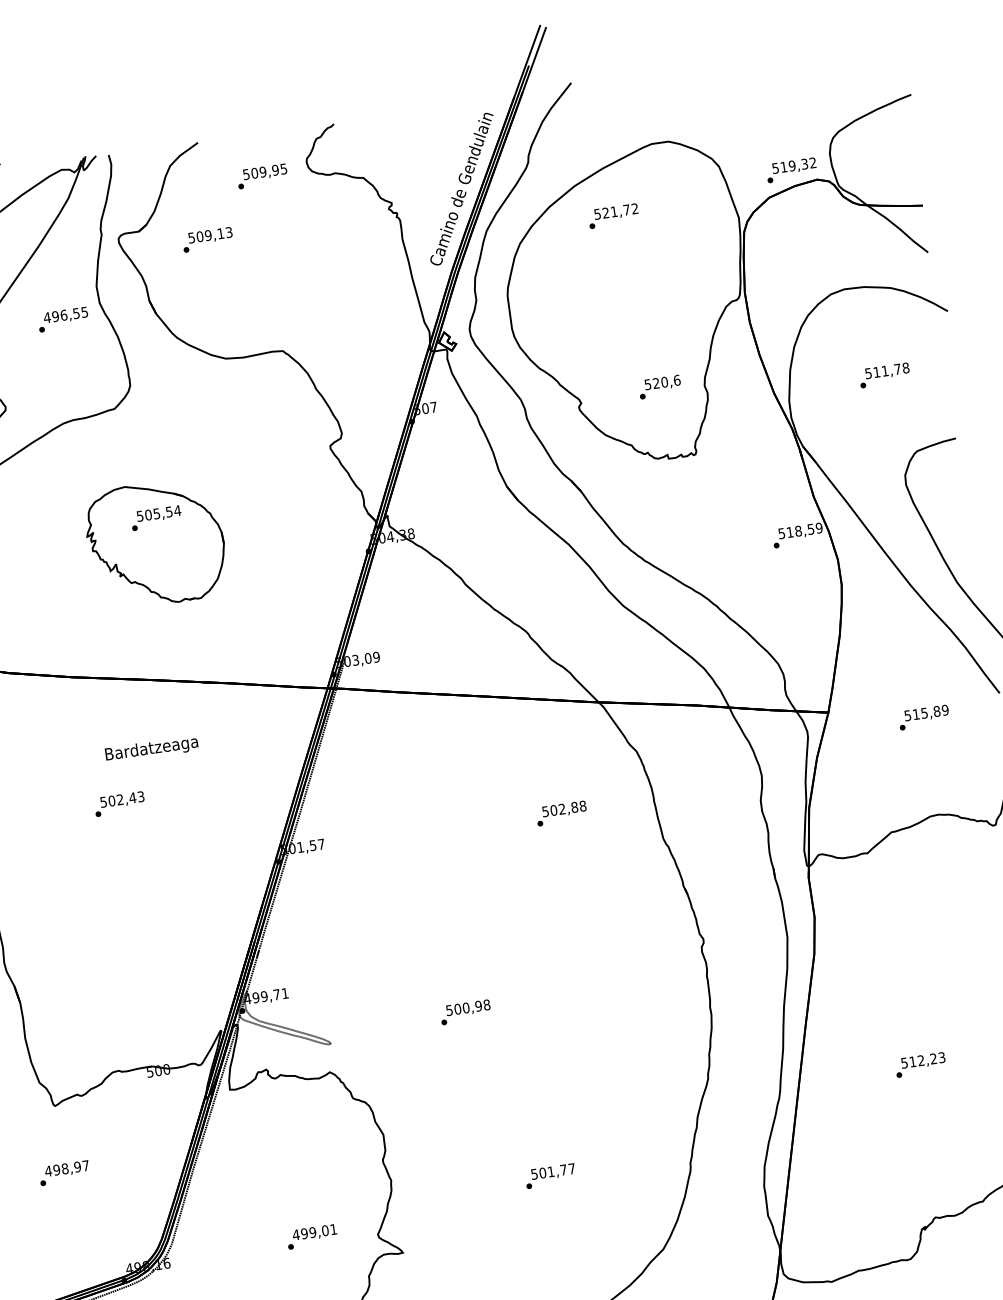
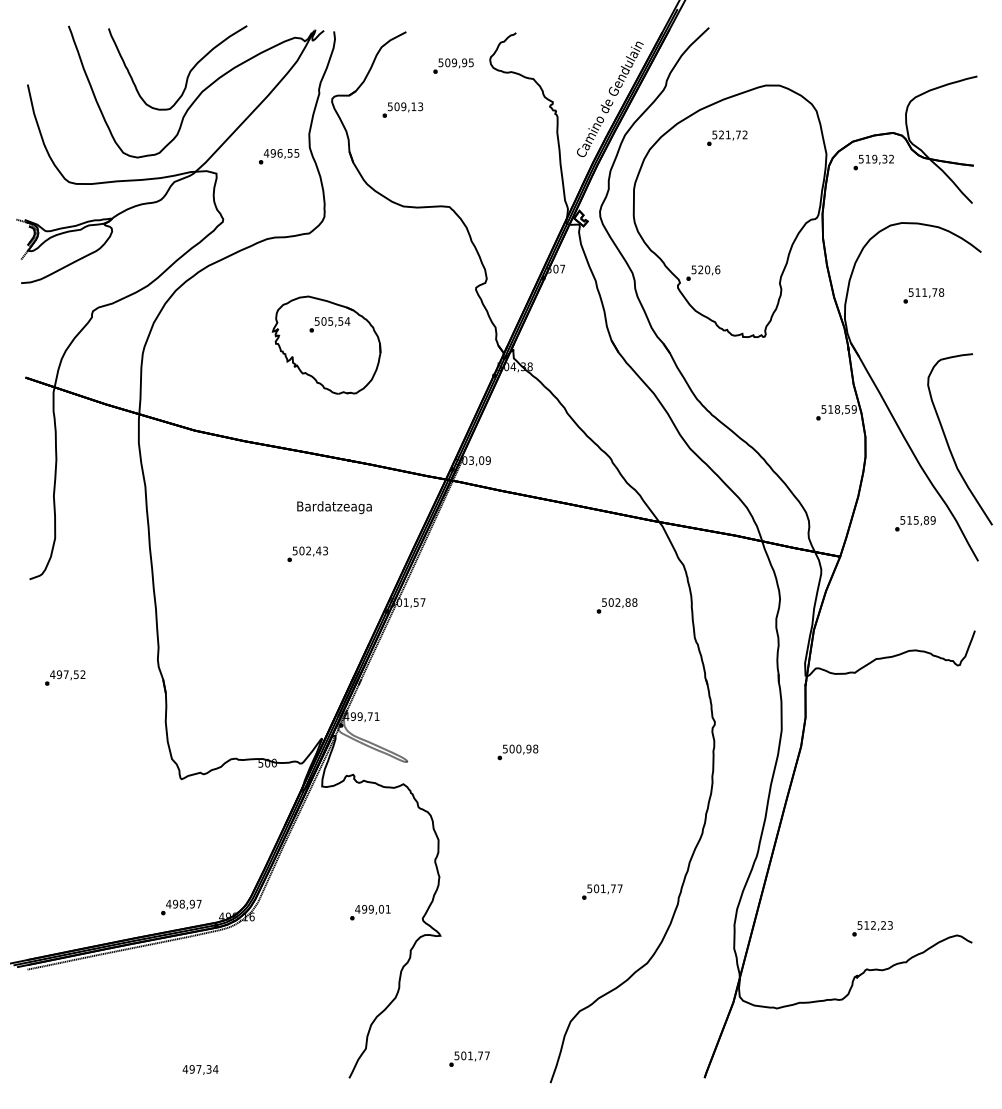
text: (791, 170) -> (873, 162), moved
text: (660, 386) -> (703, 272), moved
text: (924, 717) -> (915, 523), moved
text: (151, 749) -> (334, 507), moved
text: (119, 803) -> (307, 553), moved
text: (920, 1064) -> (872, 928), moved
text: (64, 1173) -> (181, 907), moved
text: (550, 1175) -> (602, 891), moved

